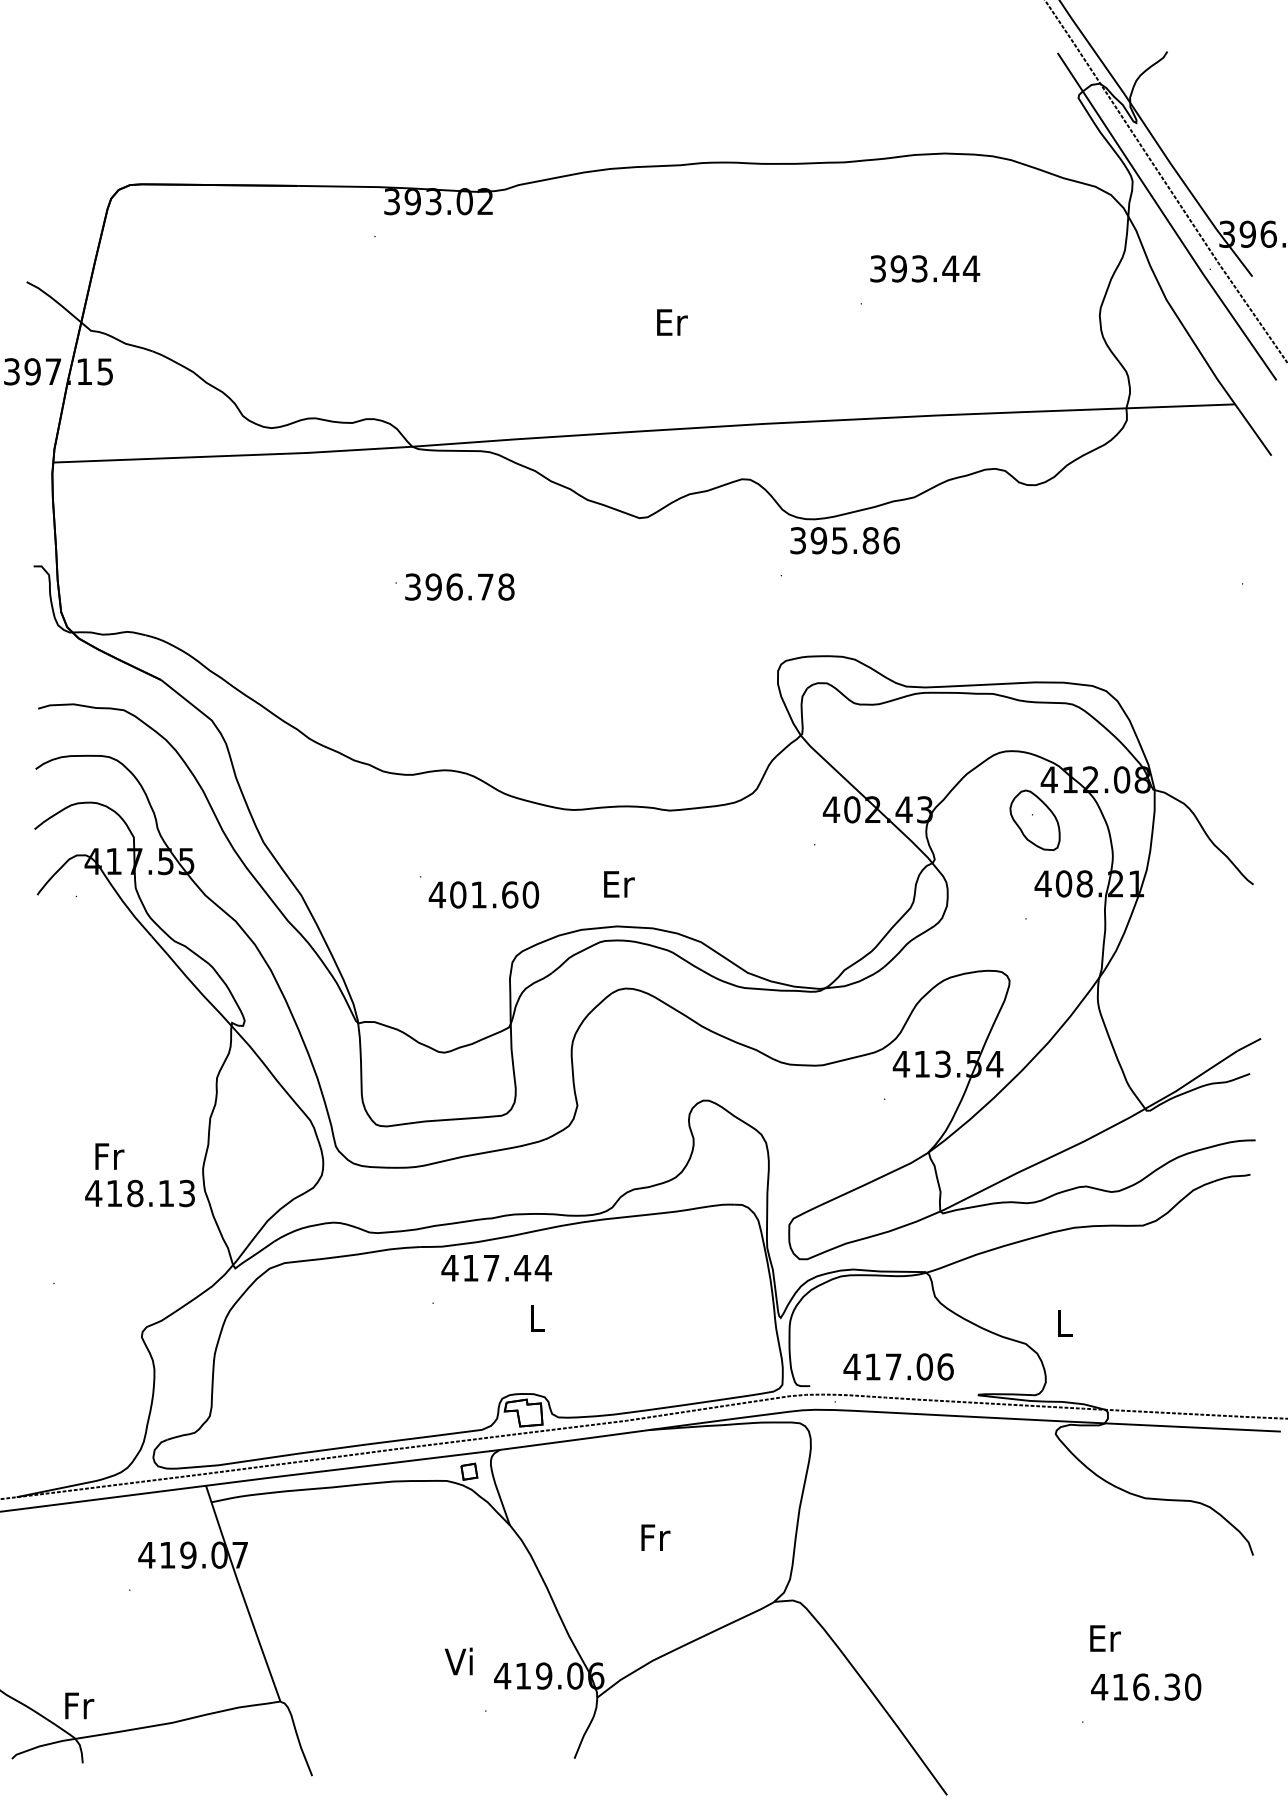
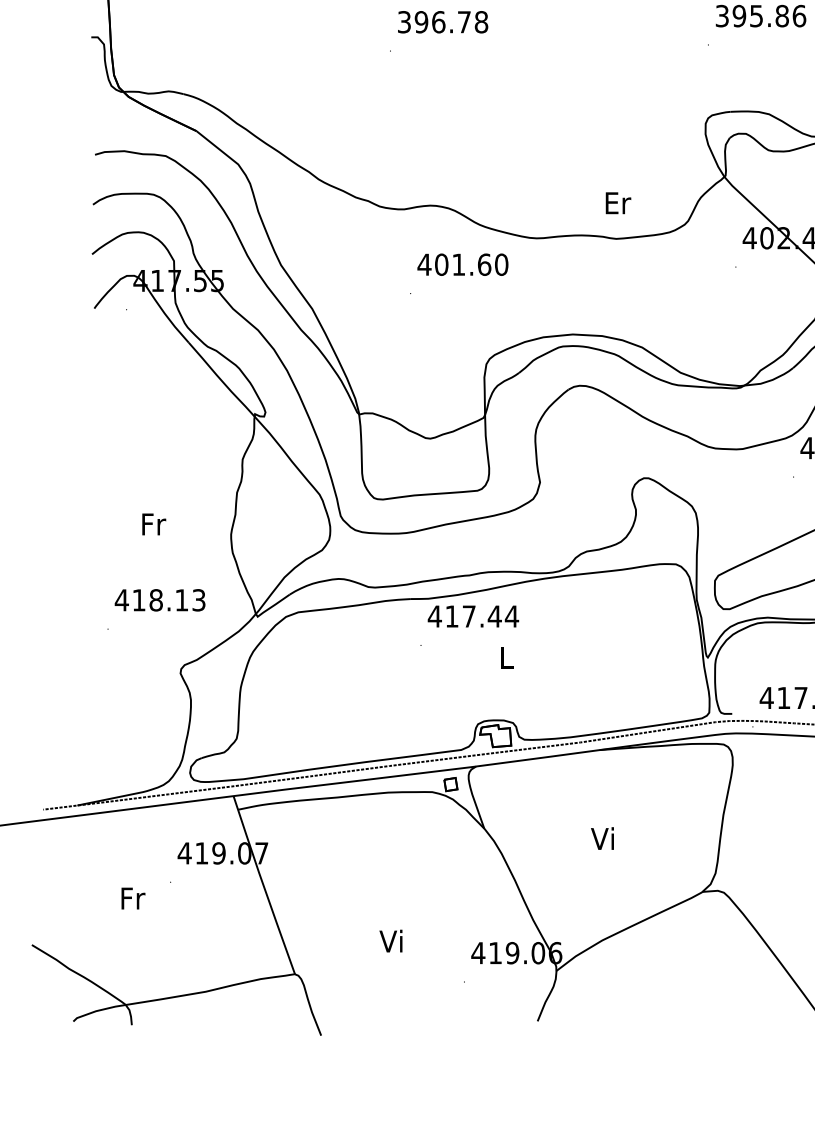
text: (459, 586) -> (442, 21), moved
text: (619, 884) -> (618, 203), moved
text: (483, 894) -> (462, 264), moved
text: (139, 1193) -> (159, 600), moved
text: (654, 1536) -> (603, 837), Fr -> Vi
text: (458, 1661) -> (390, 941), moved
text: (79, 1705) -> (133, 898), moved

